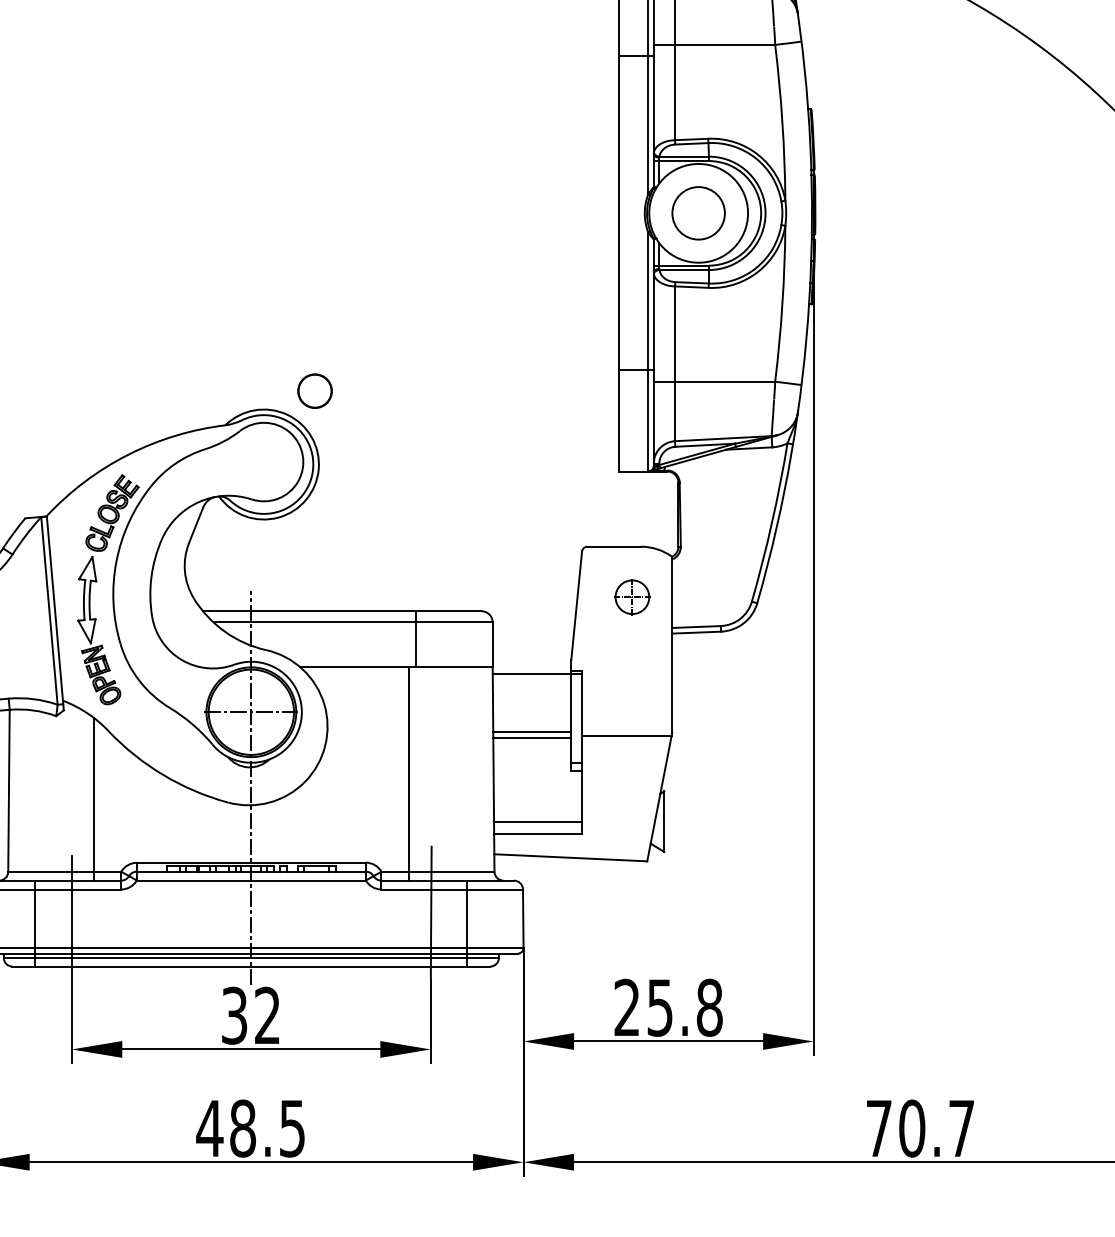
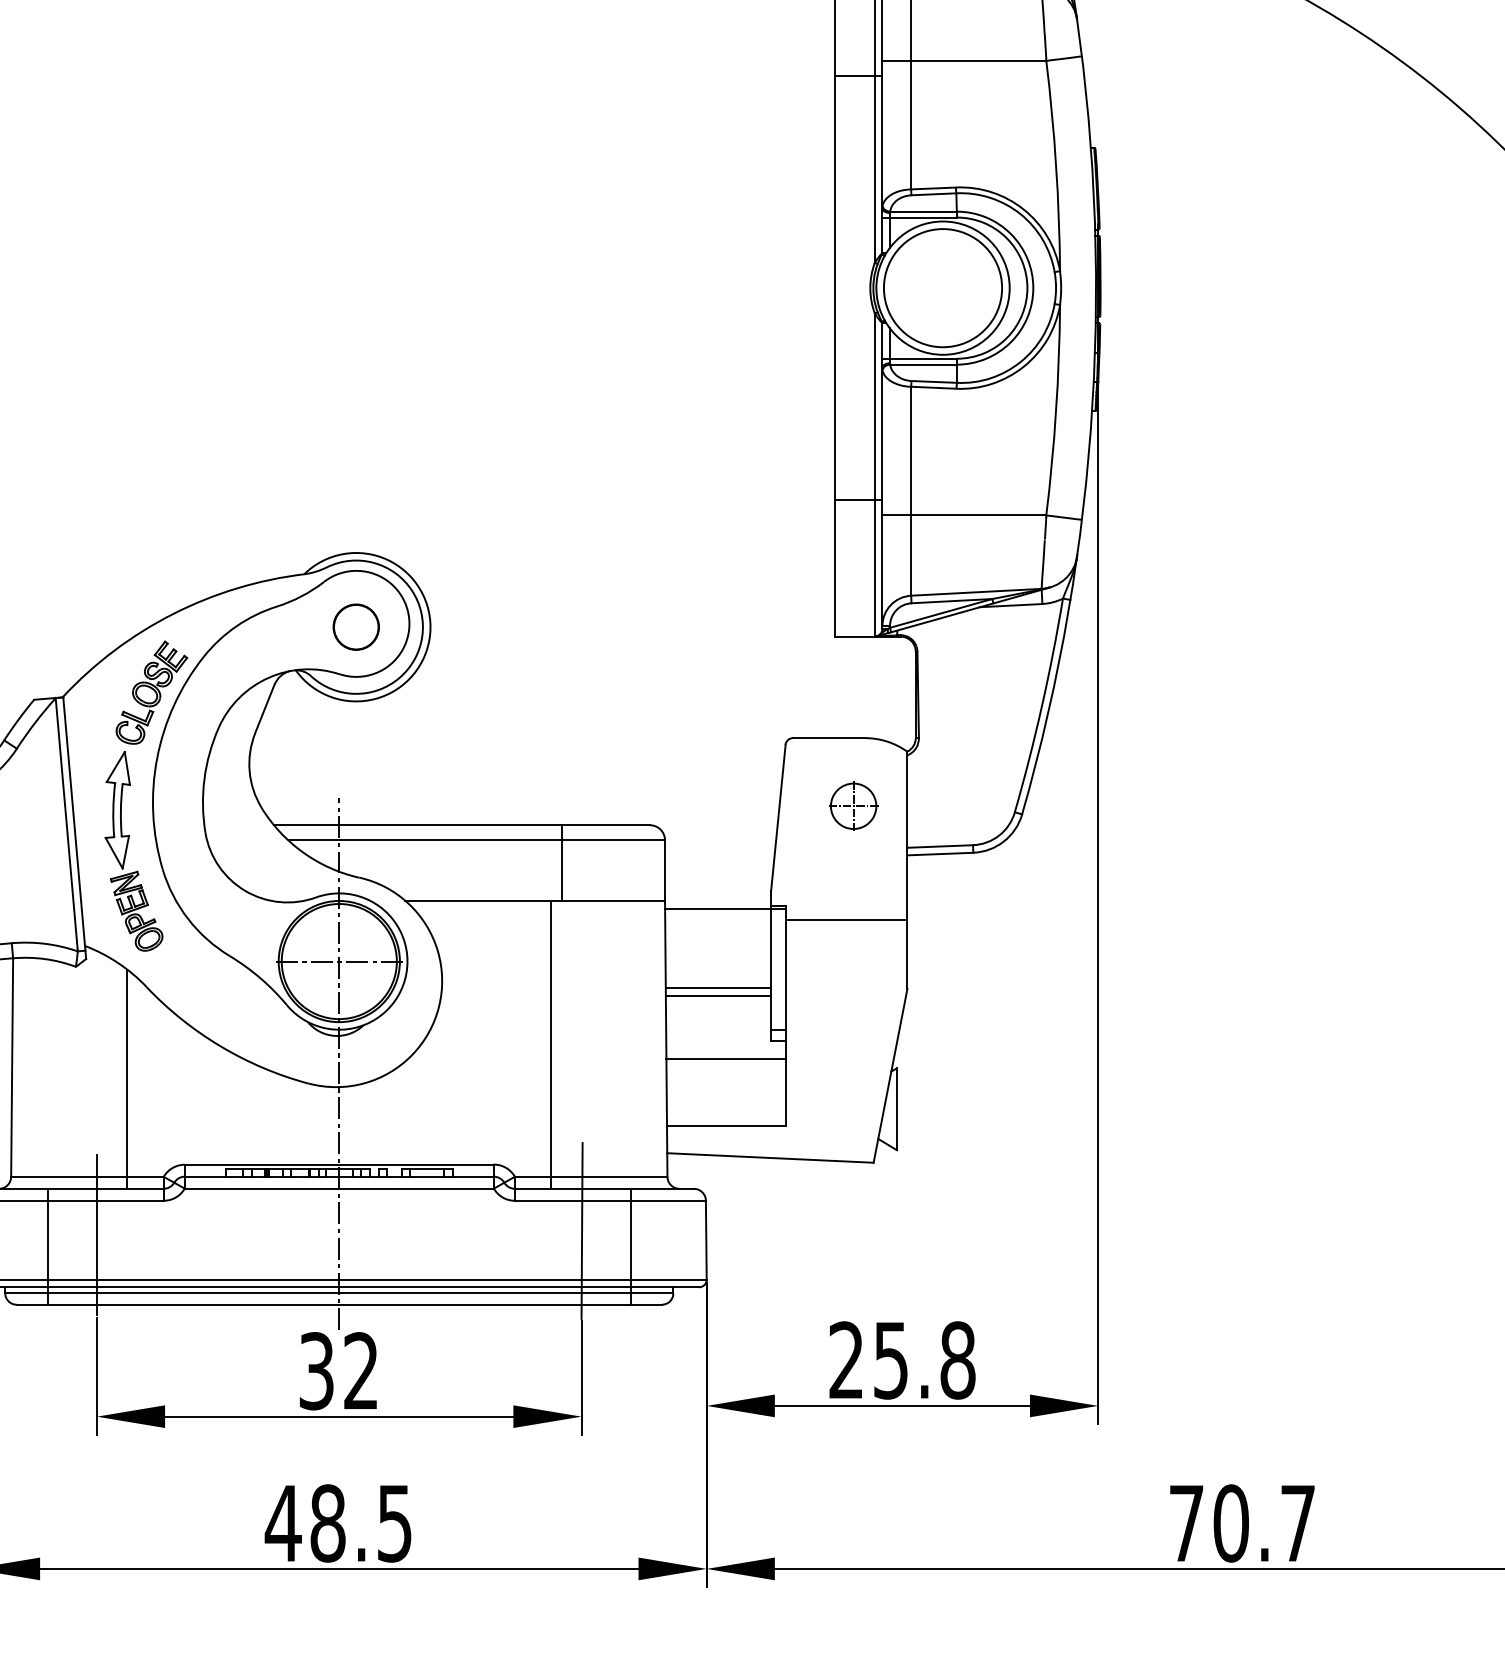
circle: (698, 213) -> (942, 288), size x1.67
circle: (314, 390) -> (355, 626), moved
line: (627, 735) -> (846, 919), moved
line: (538, 821) -> (726, 1058), moved

